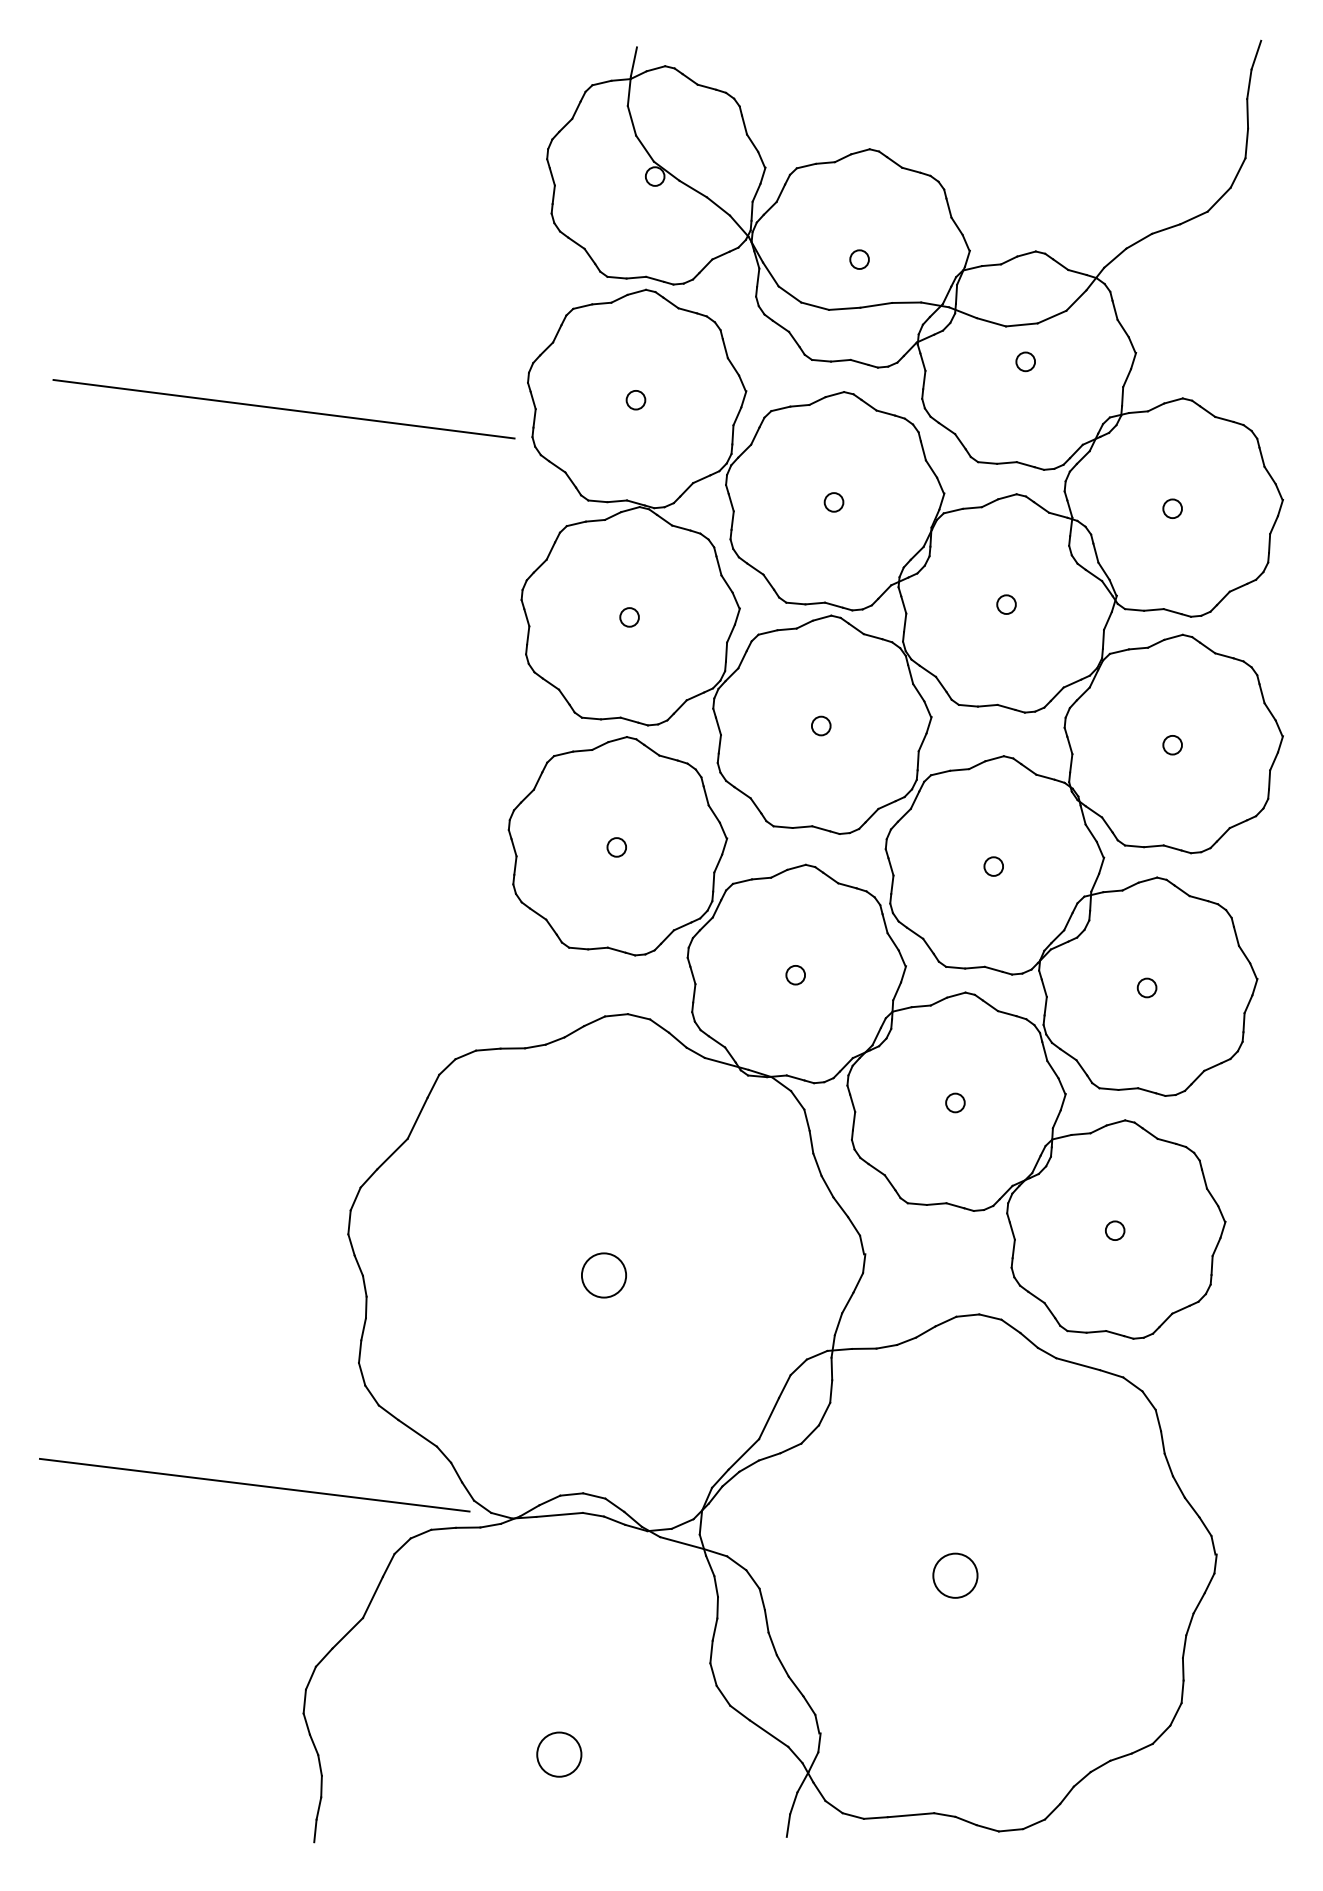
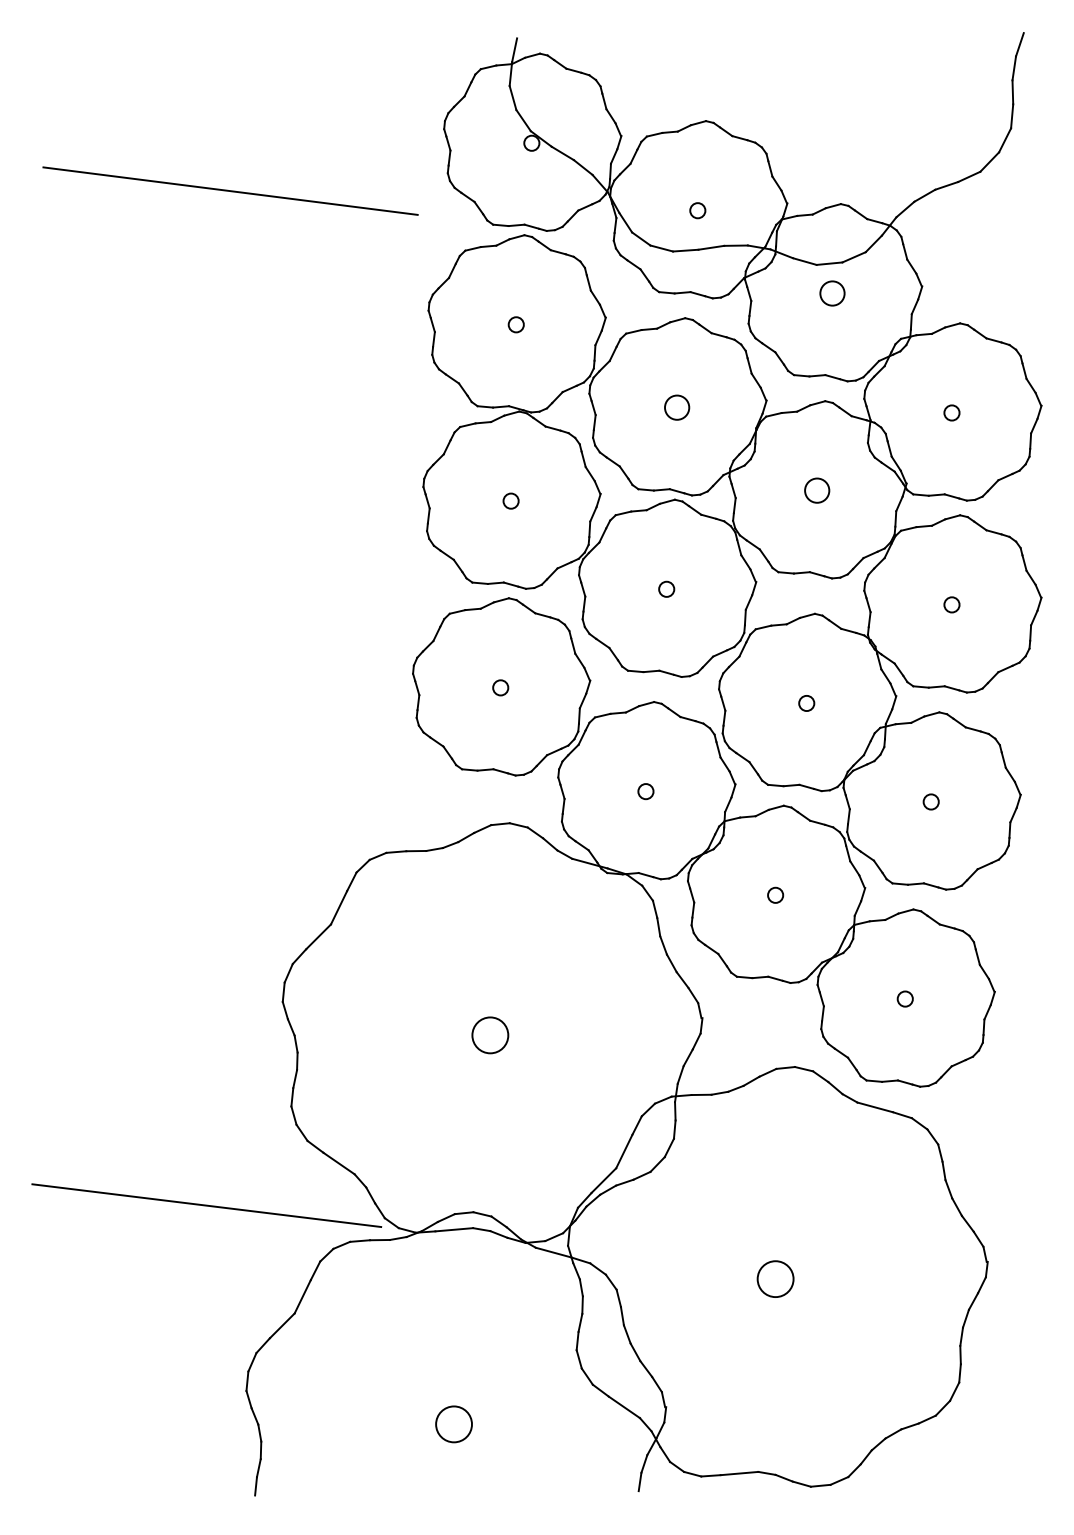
circle: (1025, 361) -> (832, 293), size x1.6
line: (283, 408) -> (230, 190), moved
circle: (833, 502) -> (676, 407), size x1.6
circle: (1005, 604) -> (816, 490), size x1.6

